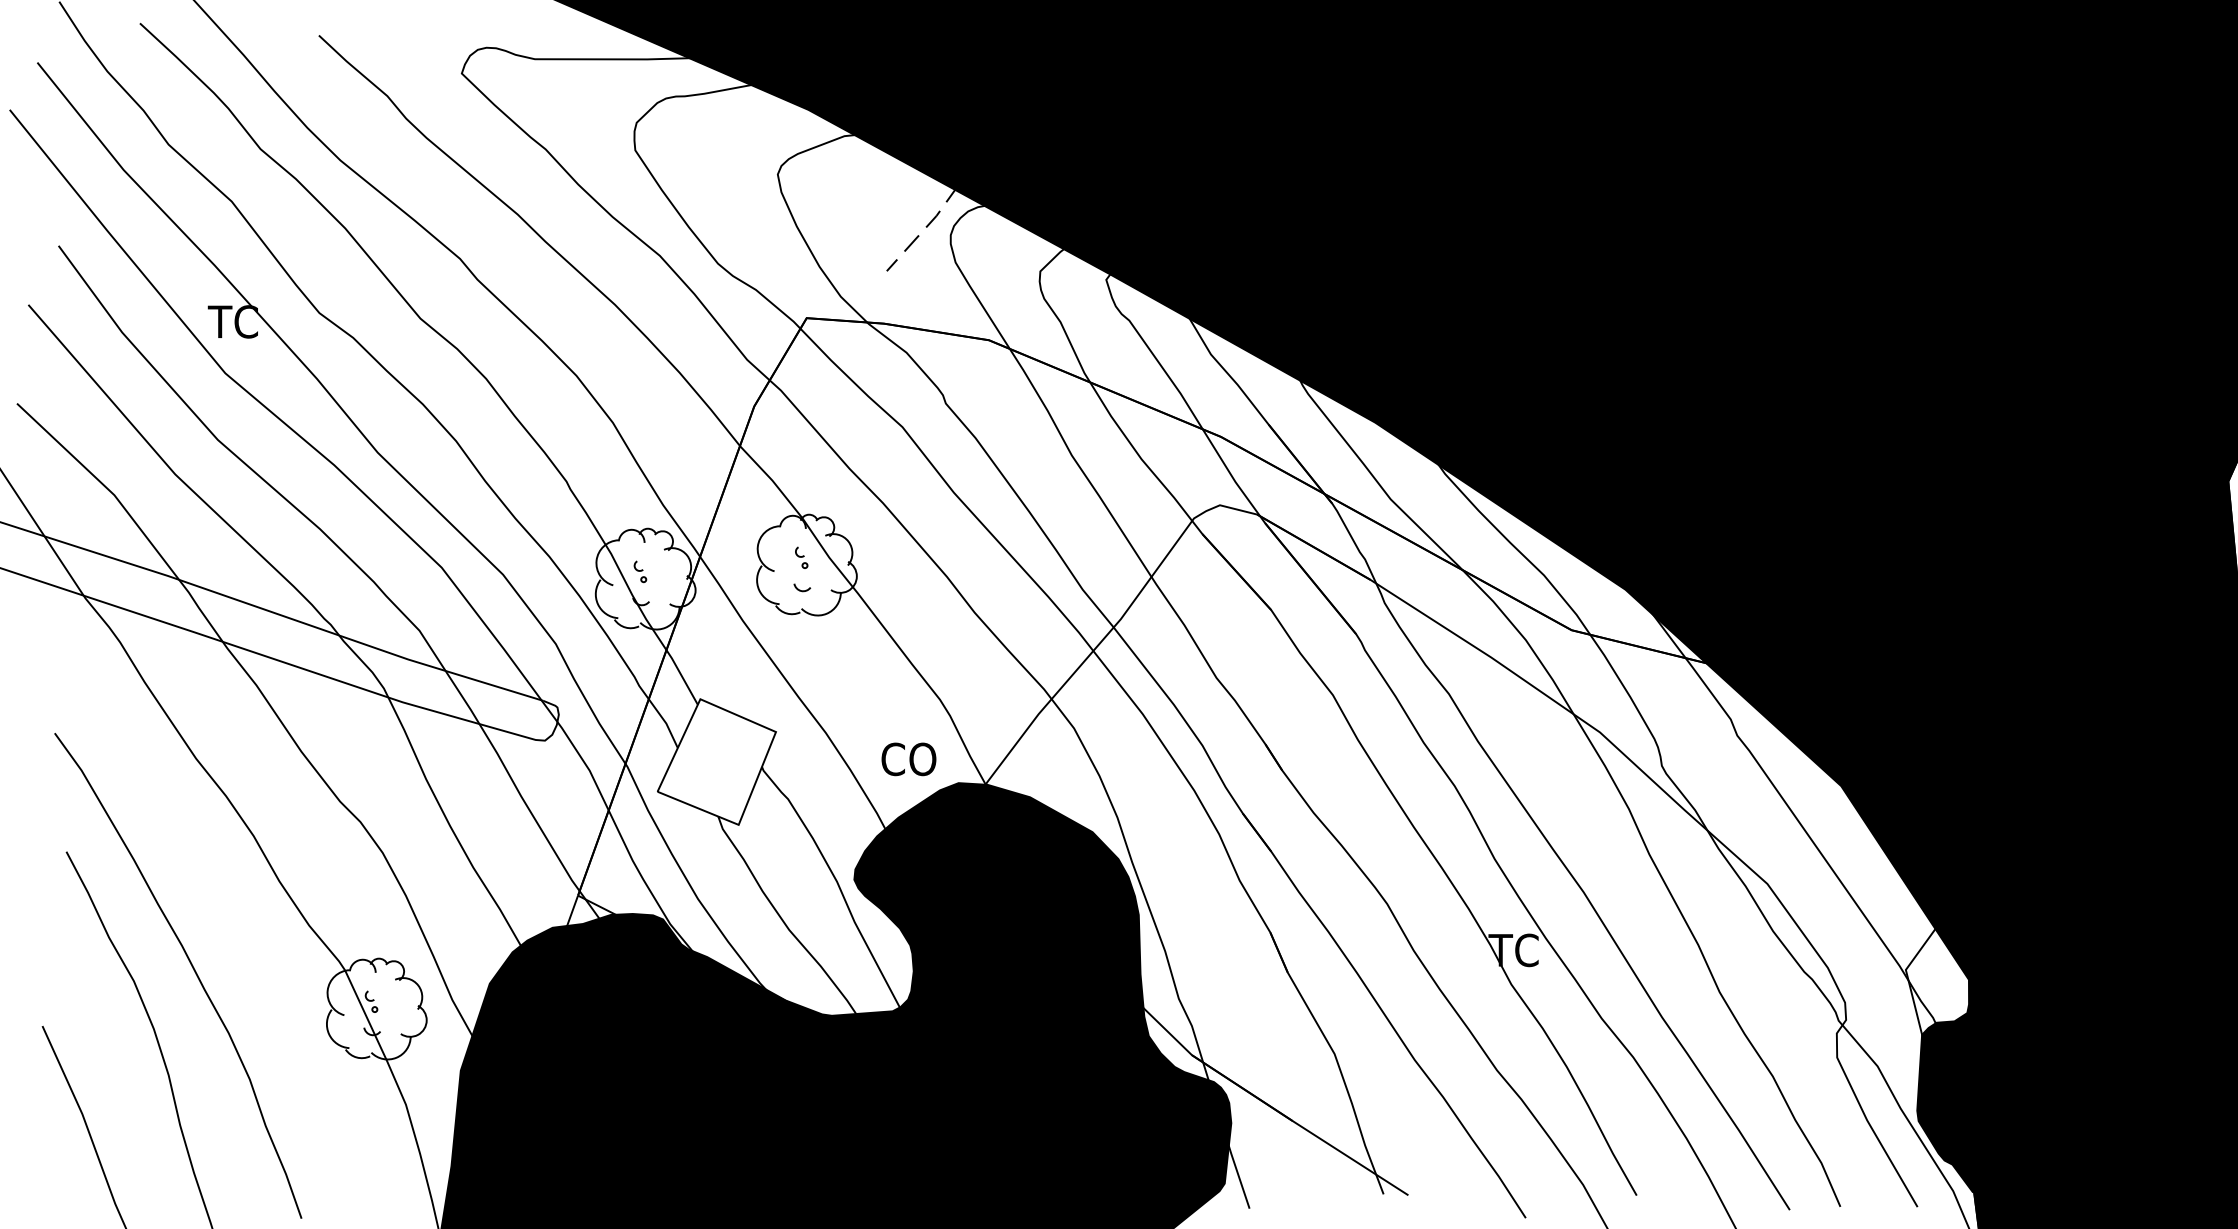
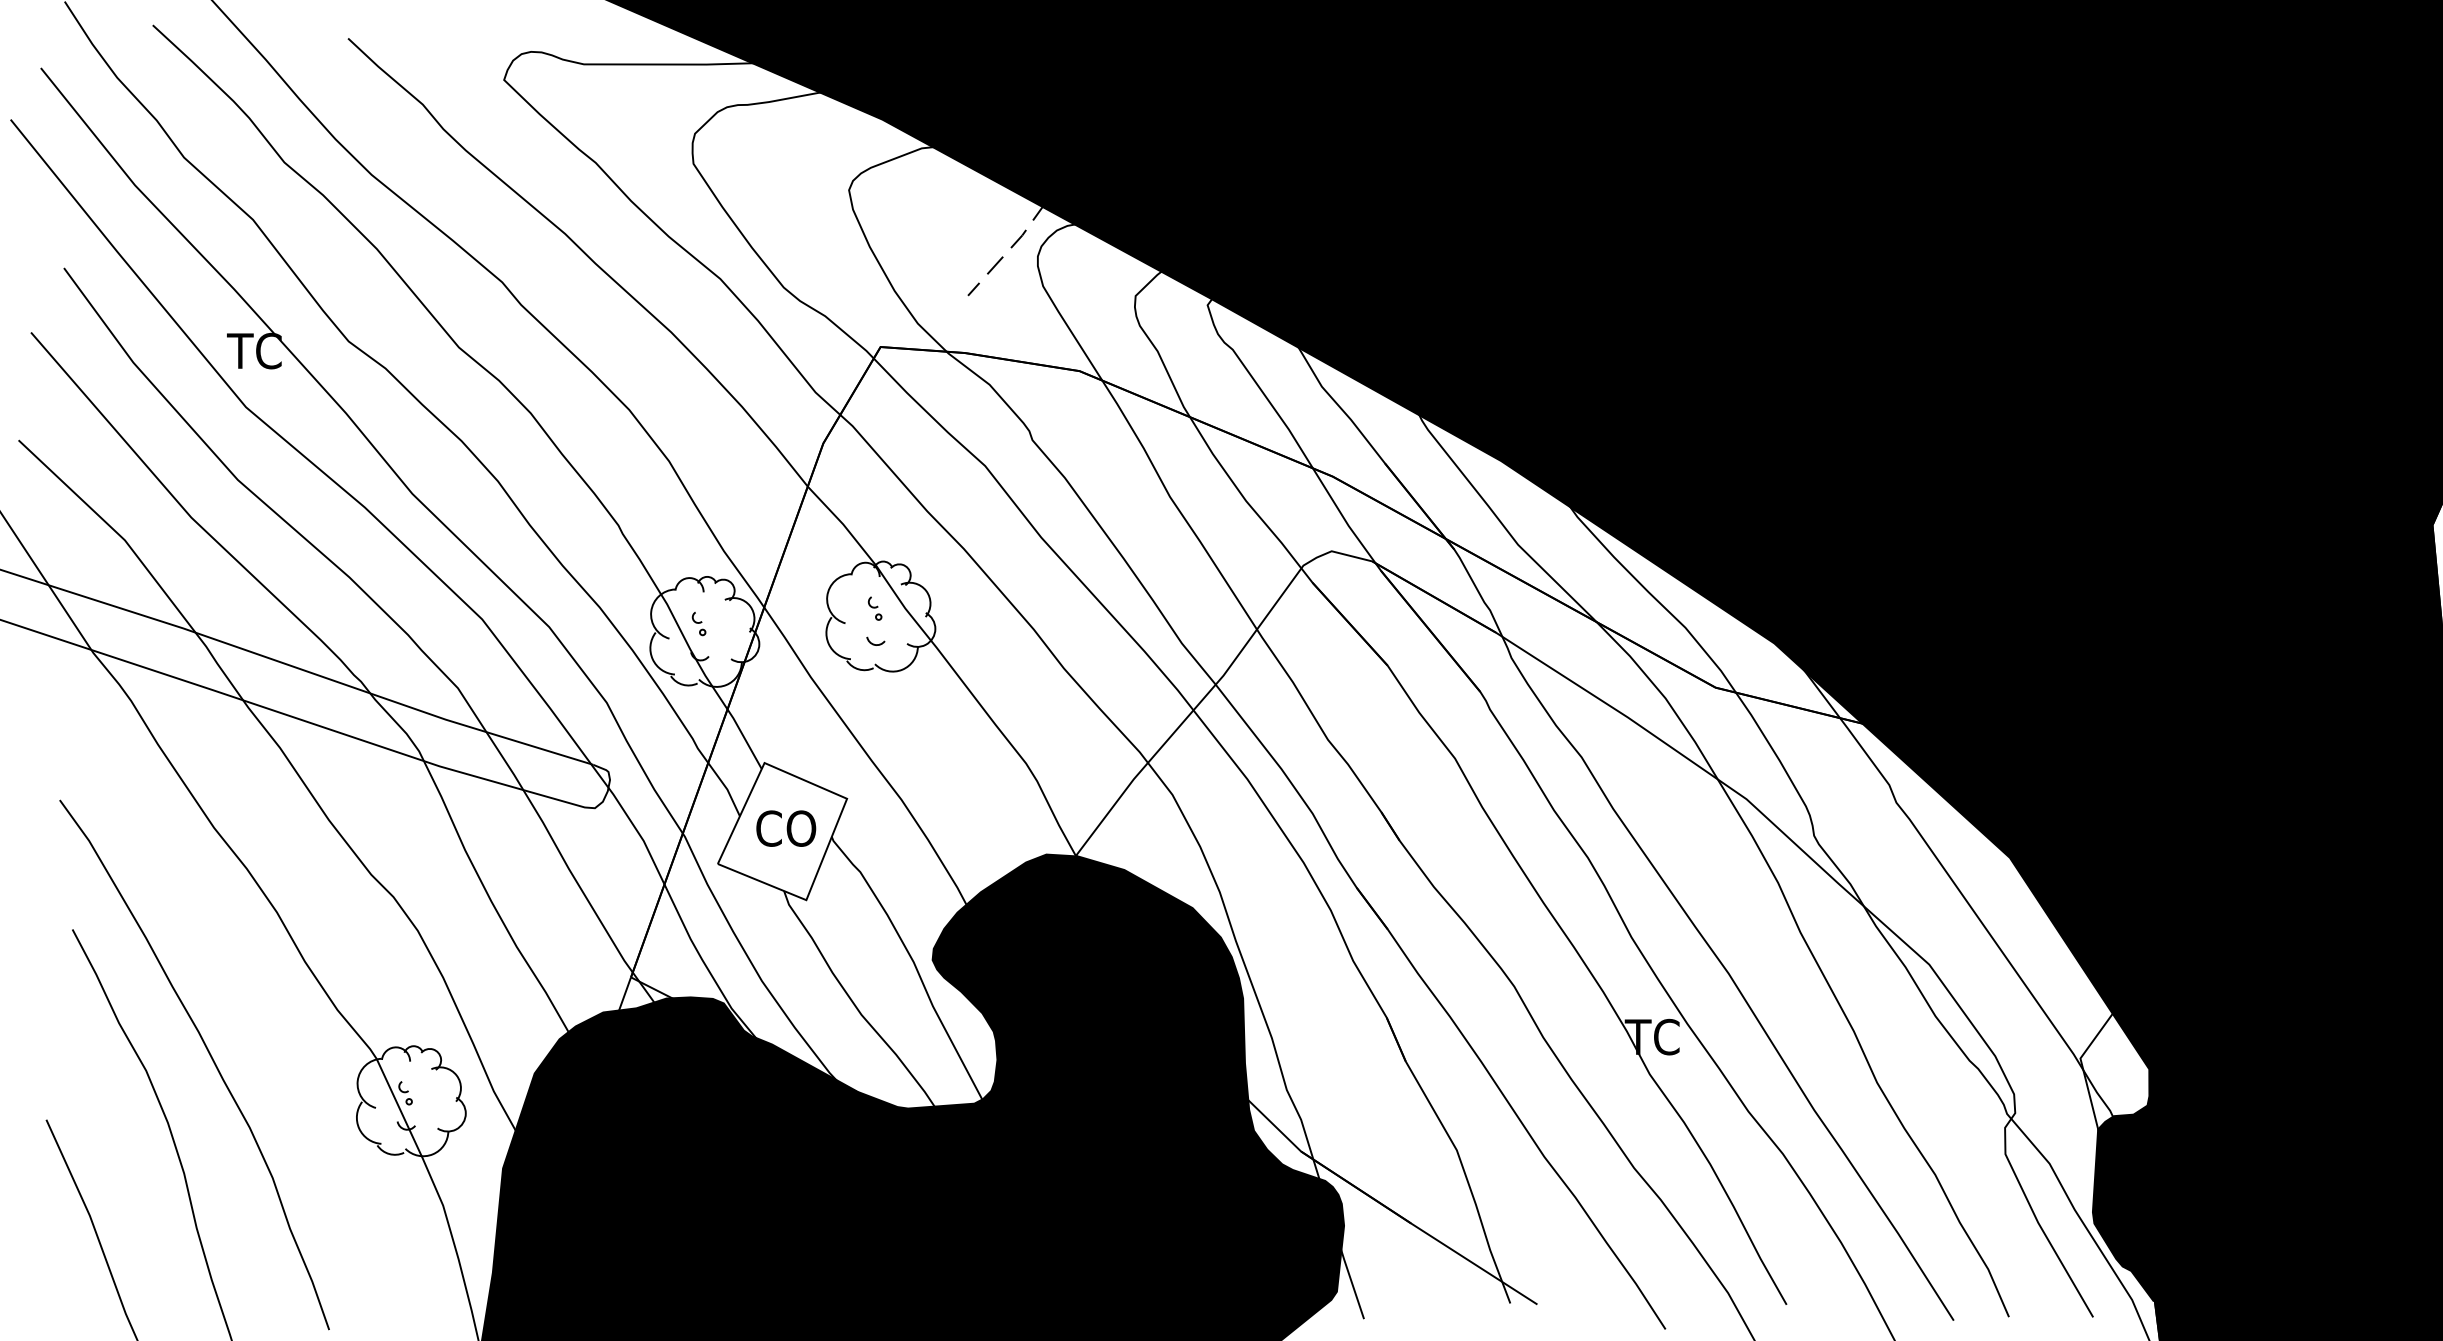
text: (909, 759) -> (786, 828), moved

